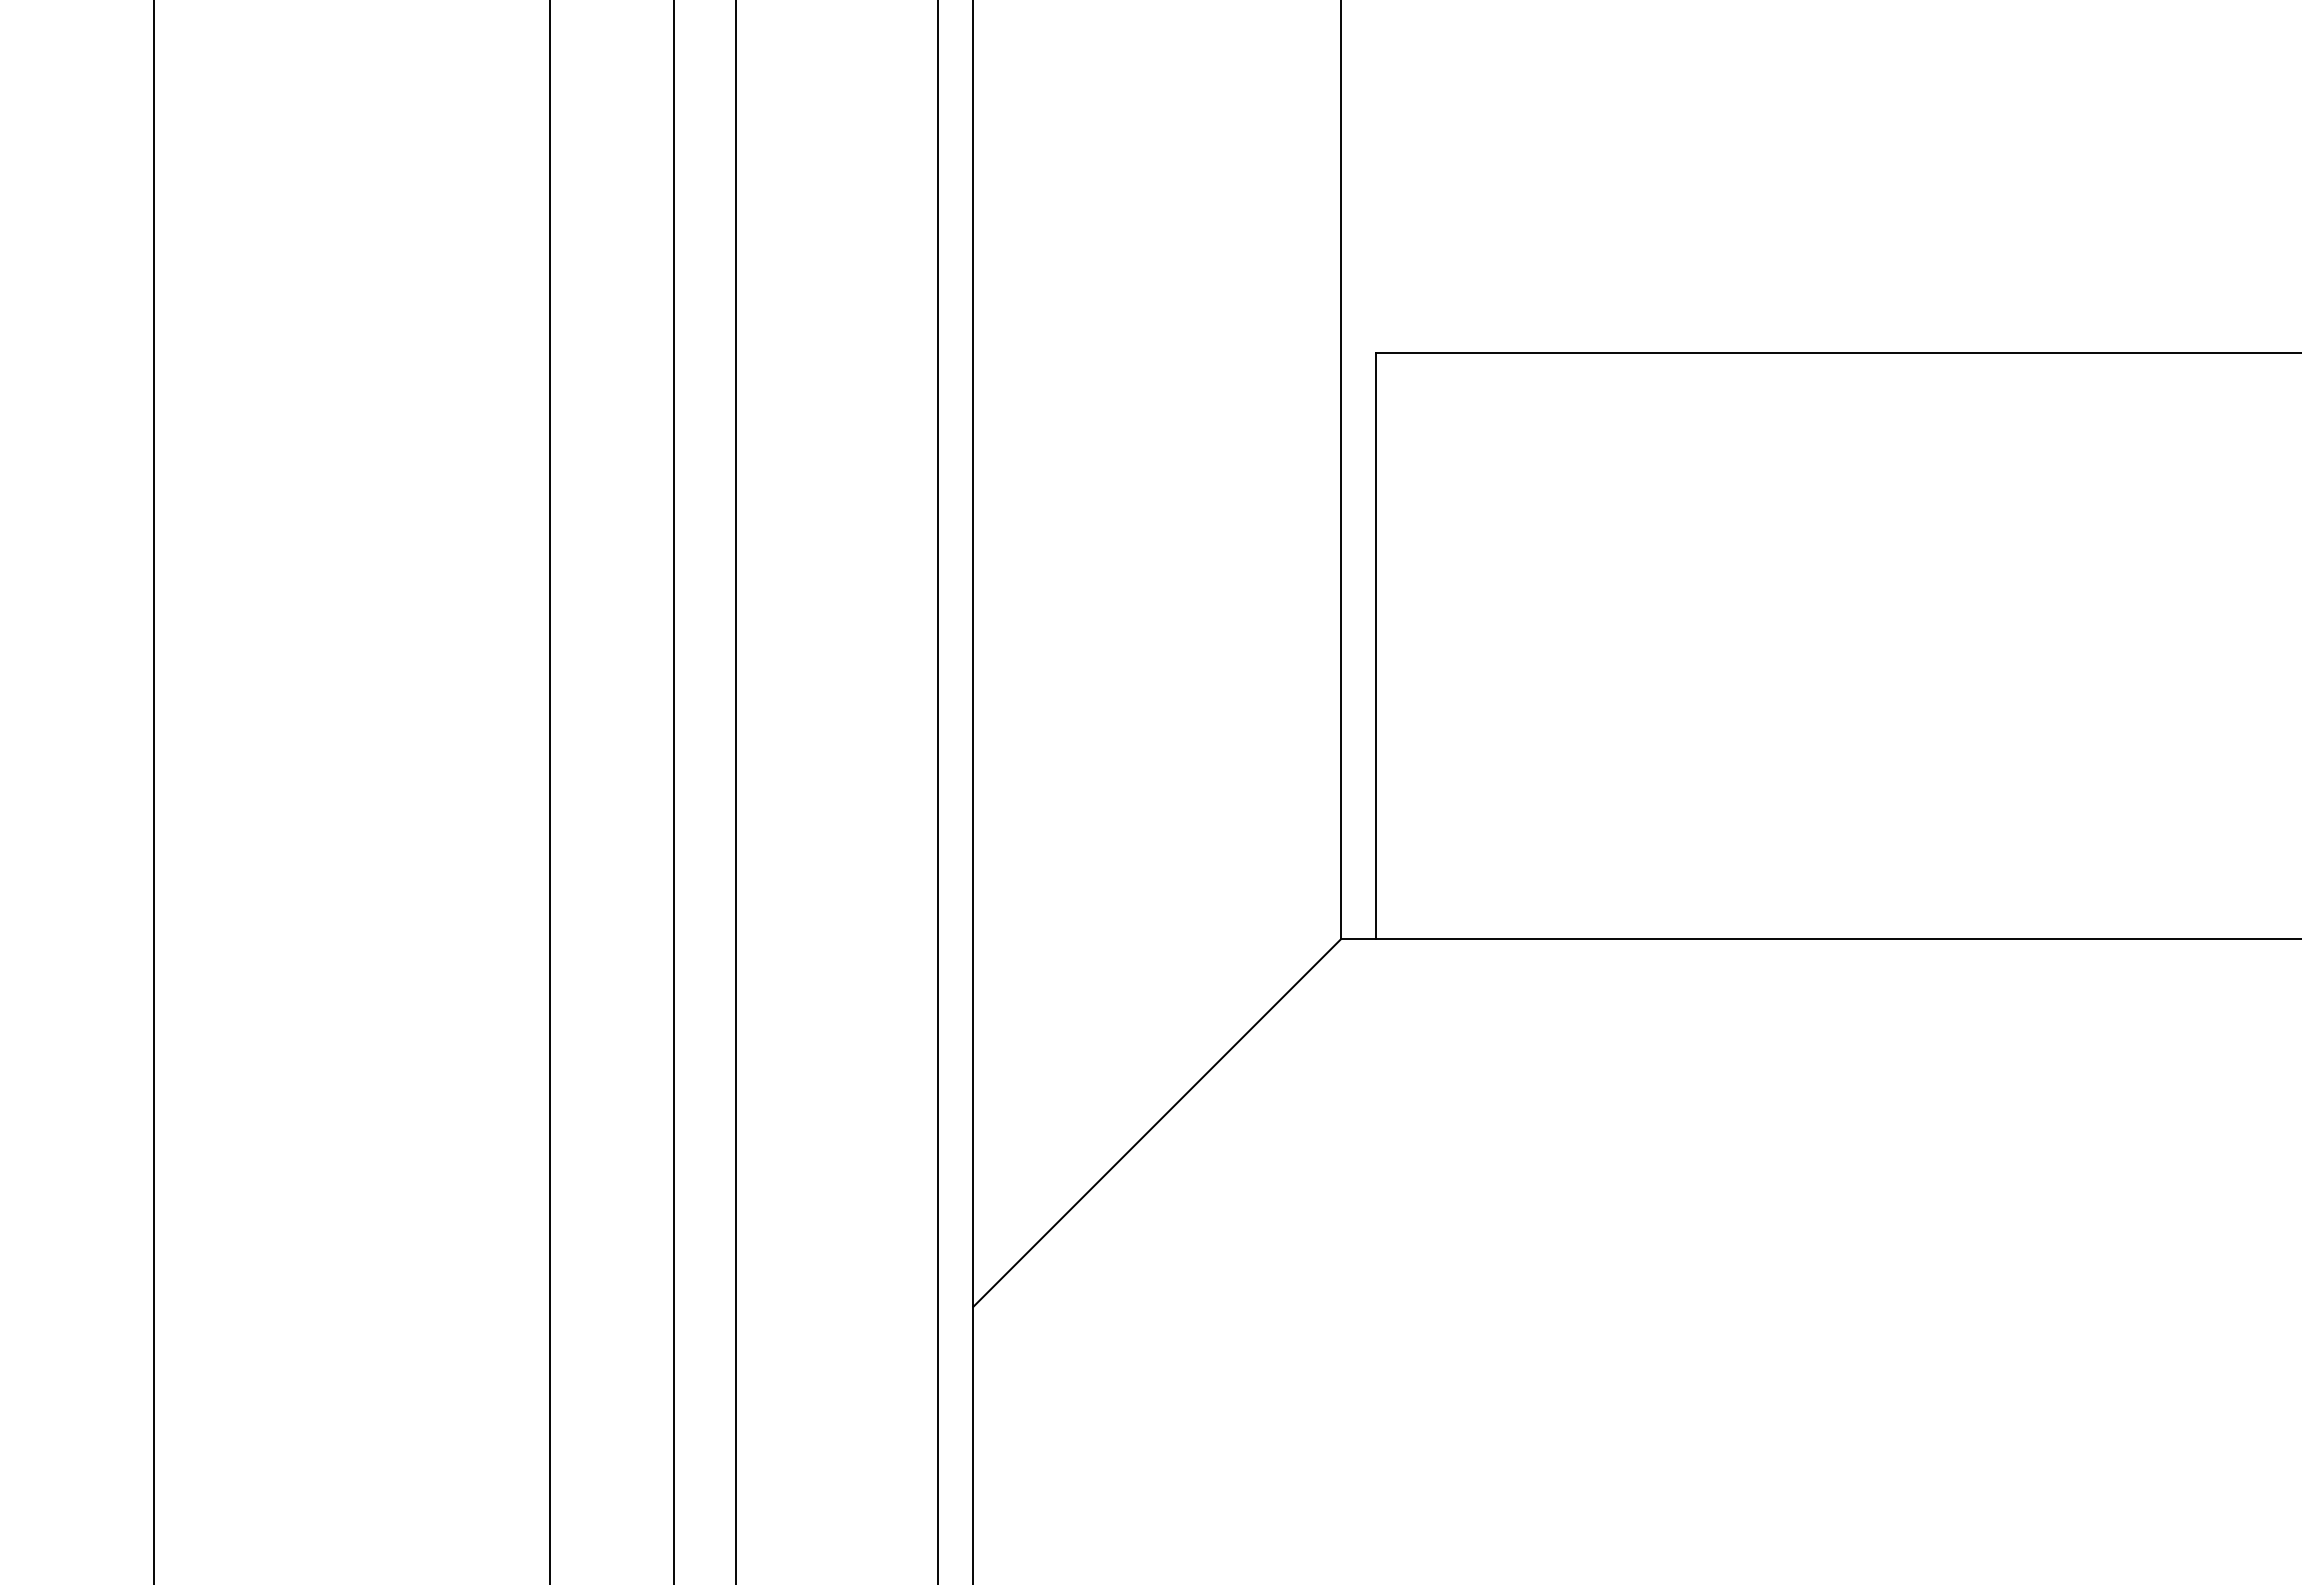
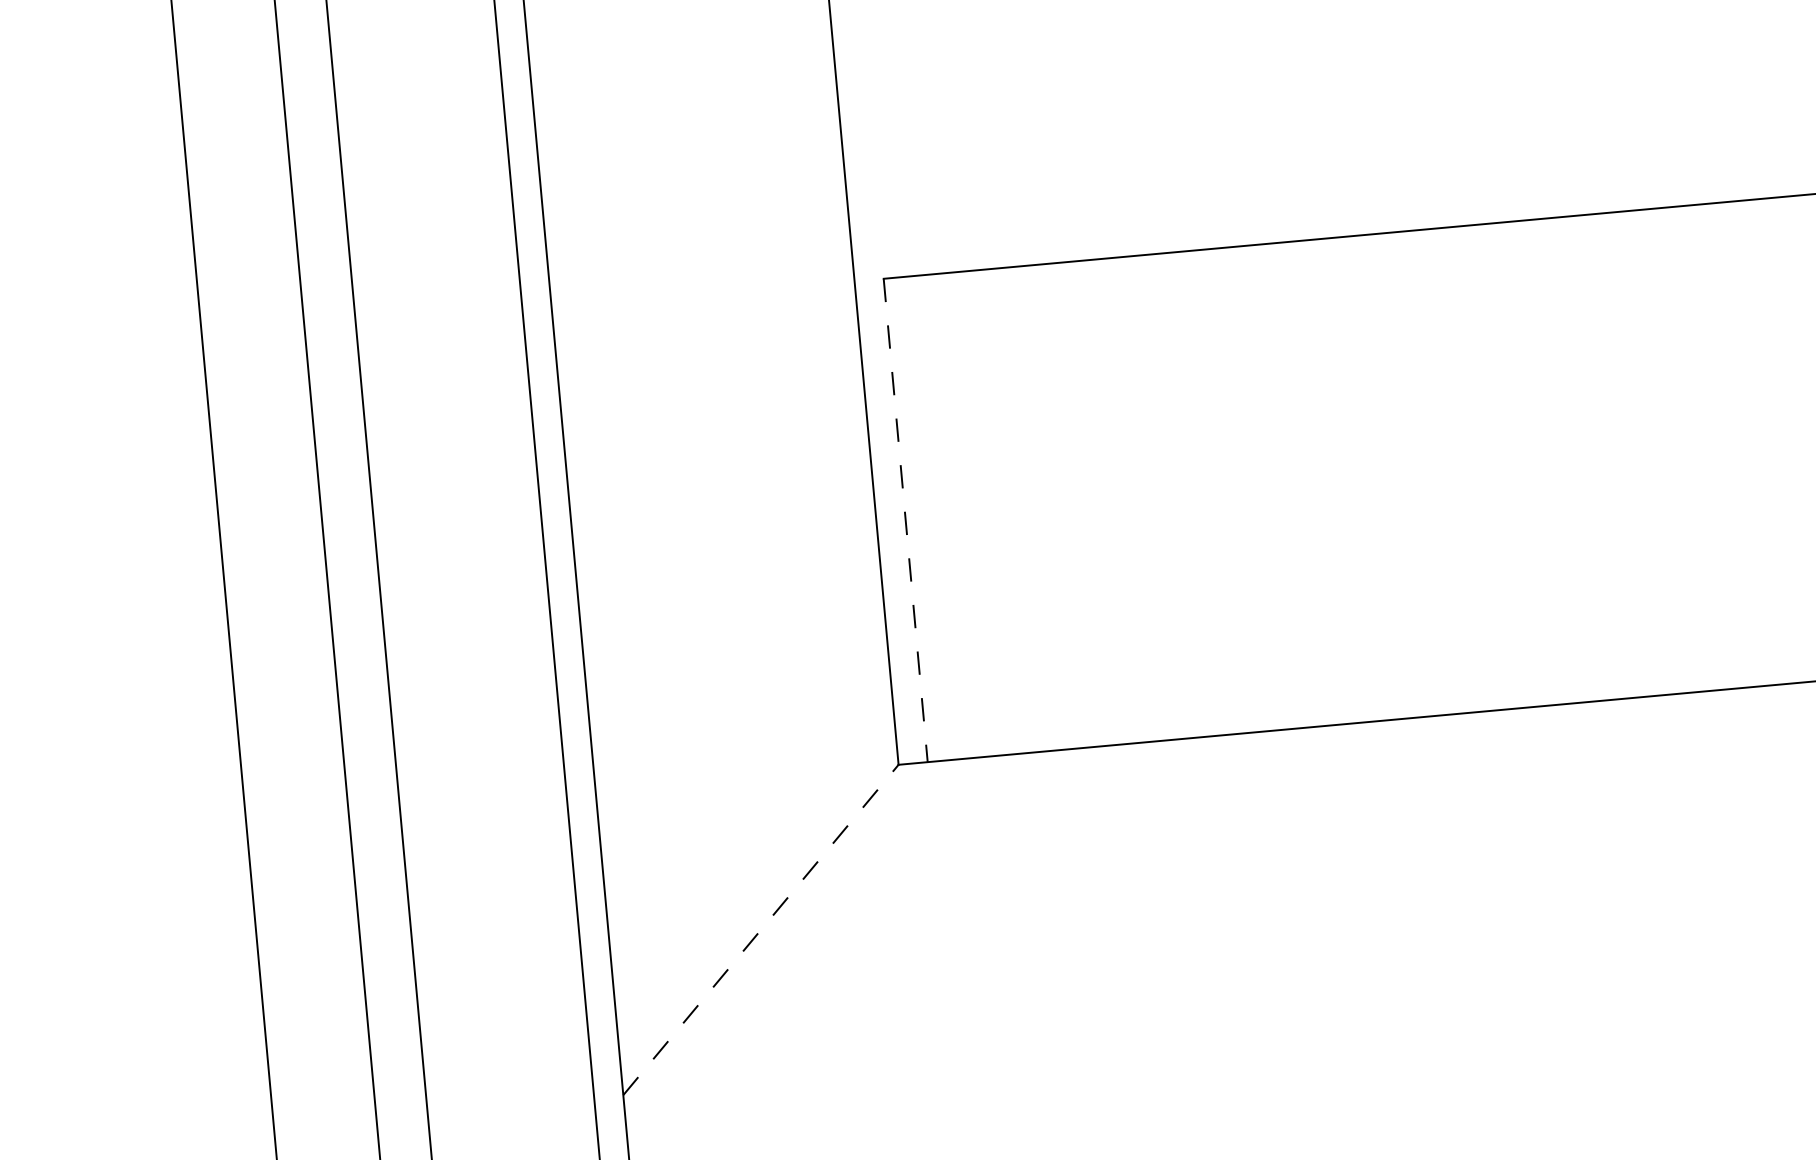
line: (1376, 646) -> (906, 520), solid -> dashed
line: (1157, 1123) -> (761, 930), solid -> dashed

